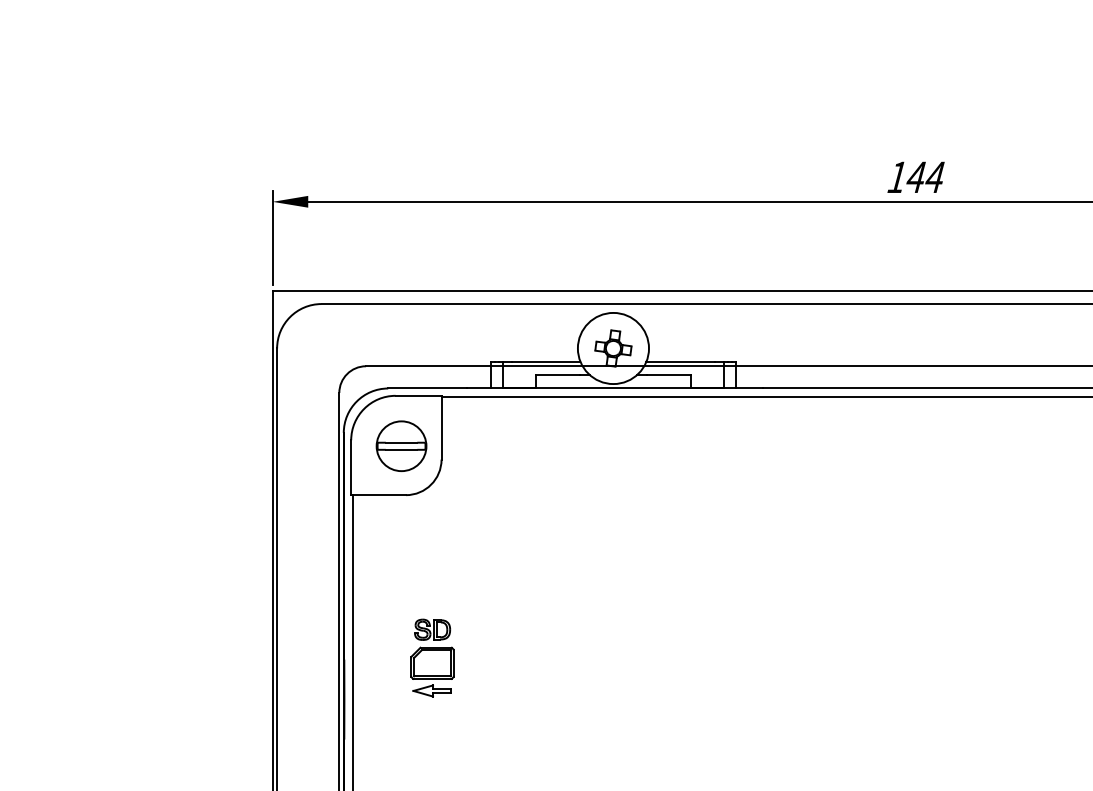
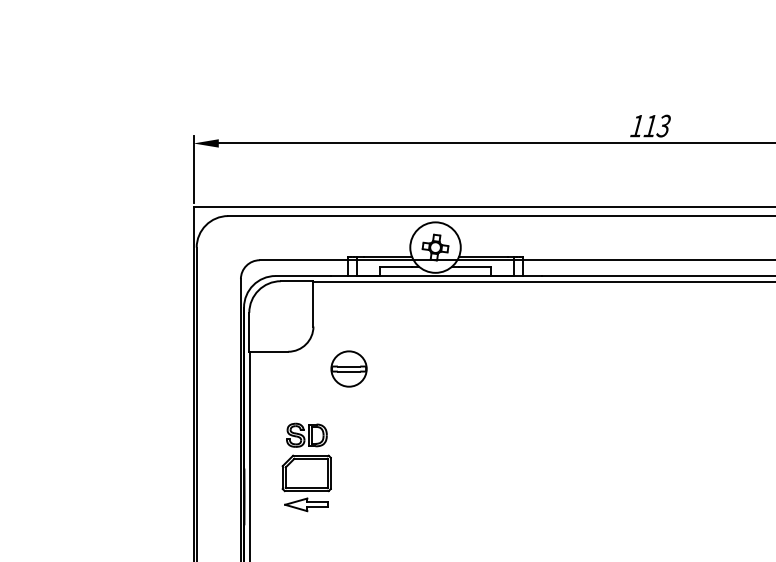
text: (924, 176) -> (656, 125), 144 -> 113
part: (400, 445) -> (348, 368), moved
part: (433, 658) -> (307, 467), size x1.6

